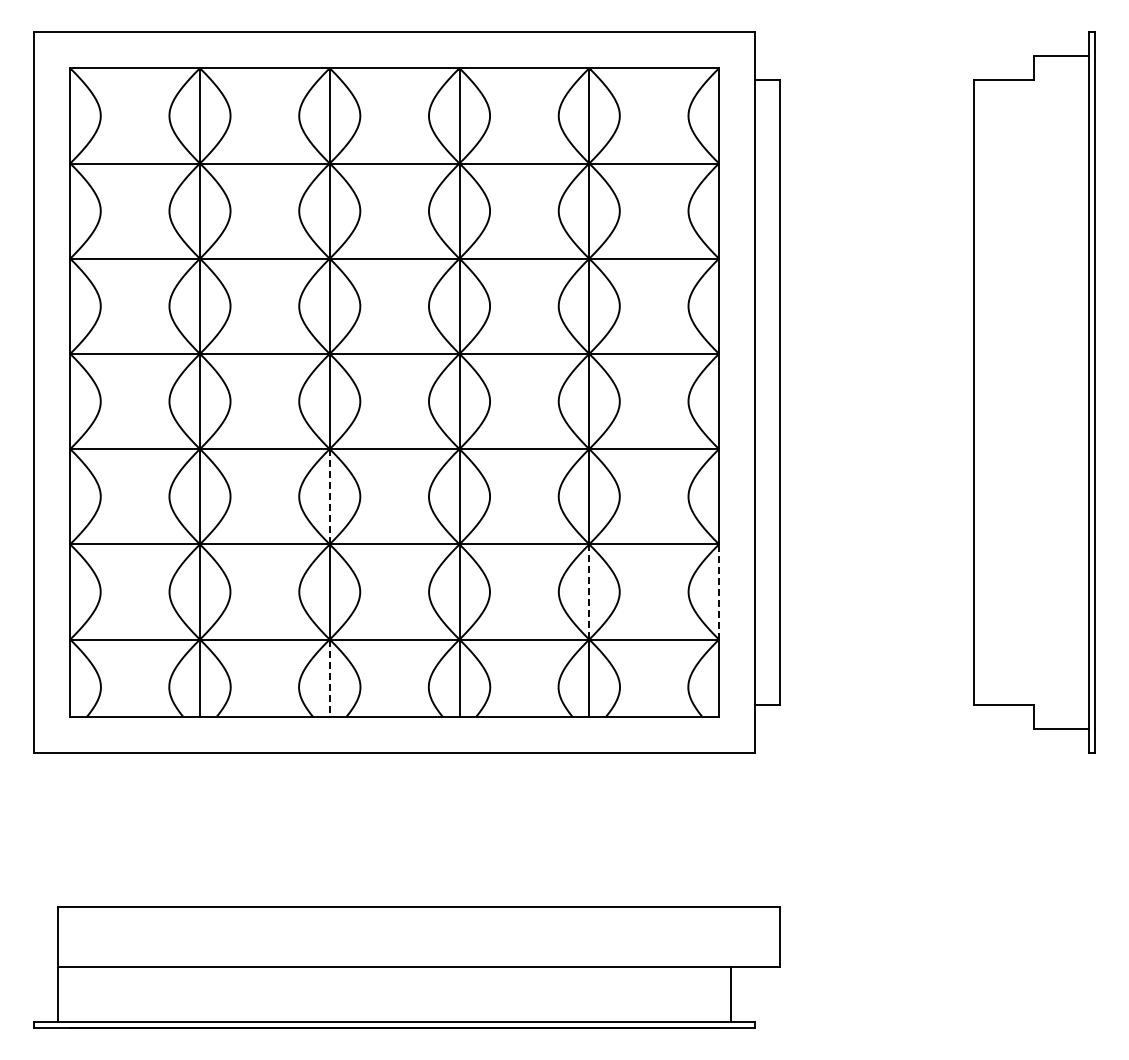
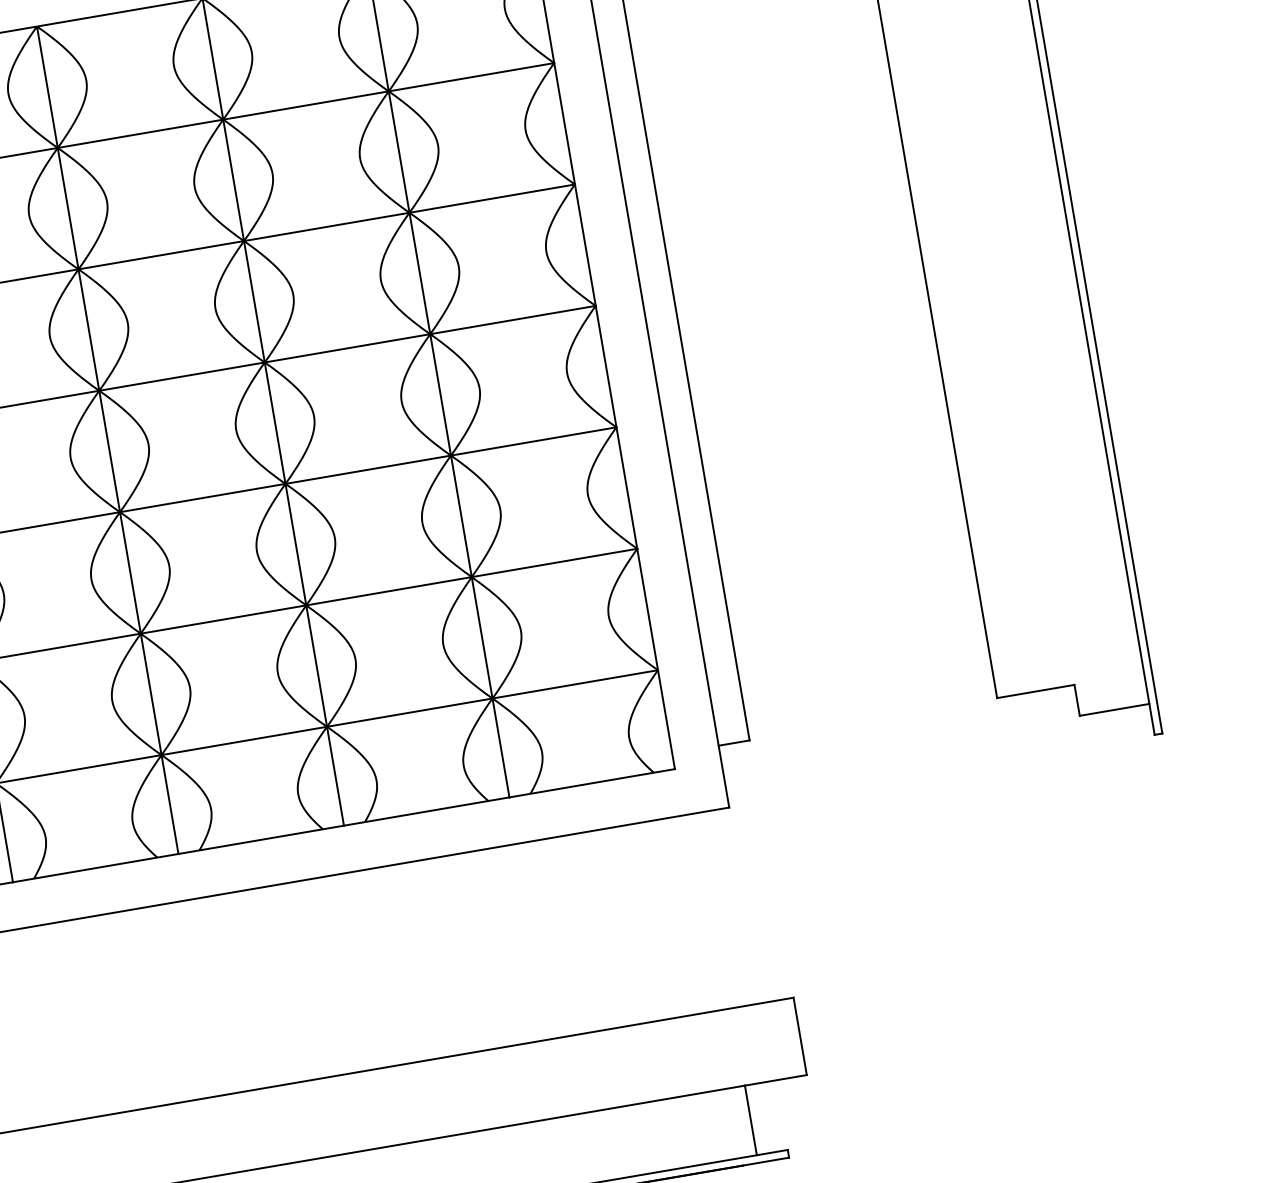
line: (329, 496) -> (130, 572), dashed -> solid
line: (589, 592) -> (482, 638), dashed -> solid
line: (719, 592) -> (648, 610), dashed -> solid
line: (329, 678) -> (169, 804), dashed -> solid

